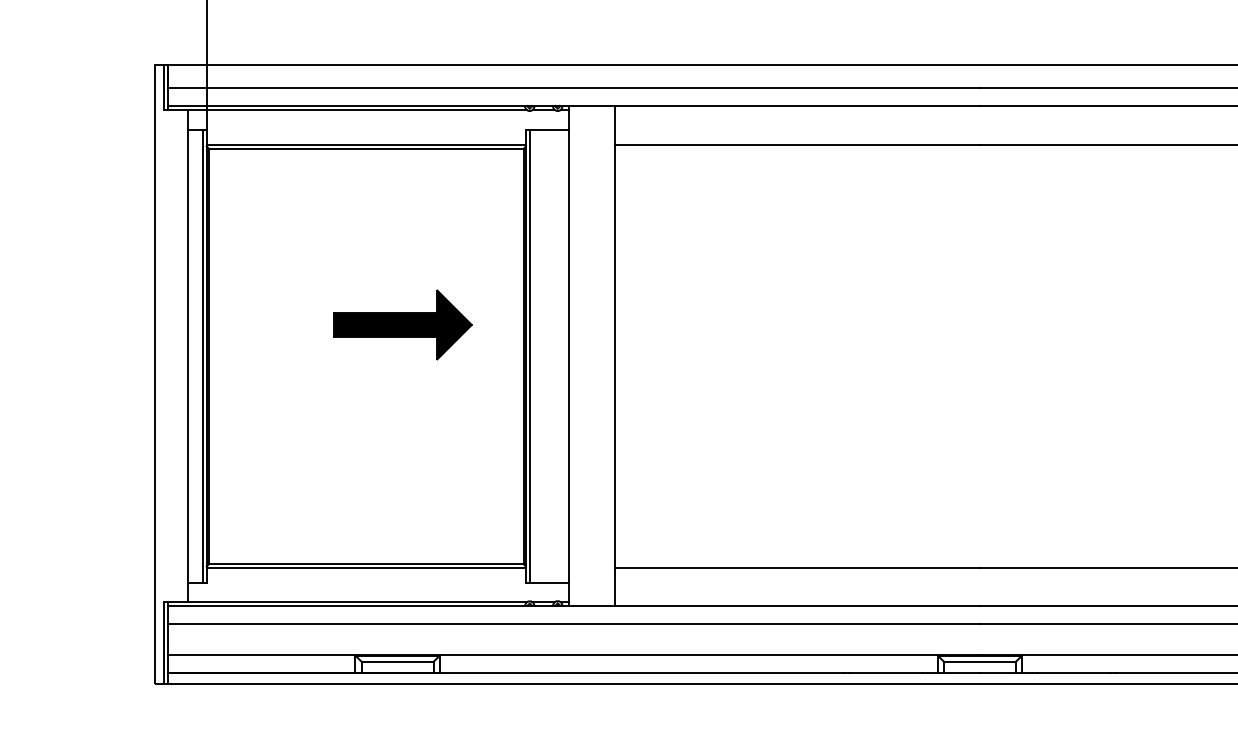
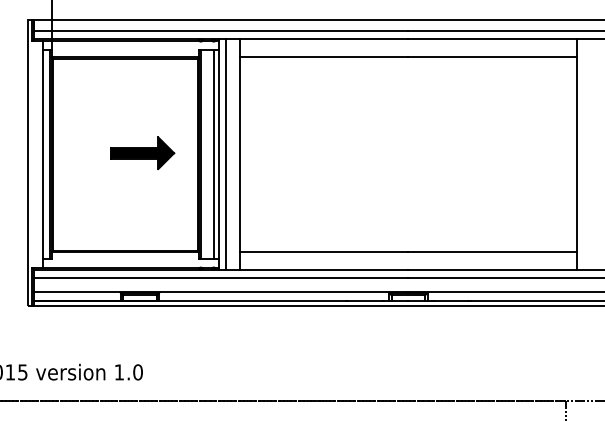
part: (403, 325) -> (142, 153), moved
line: (557, 355) -> (213, 154), added
line: (583, 355) -> (225, 154), added

